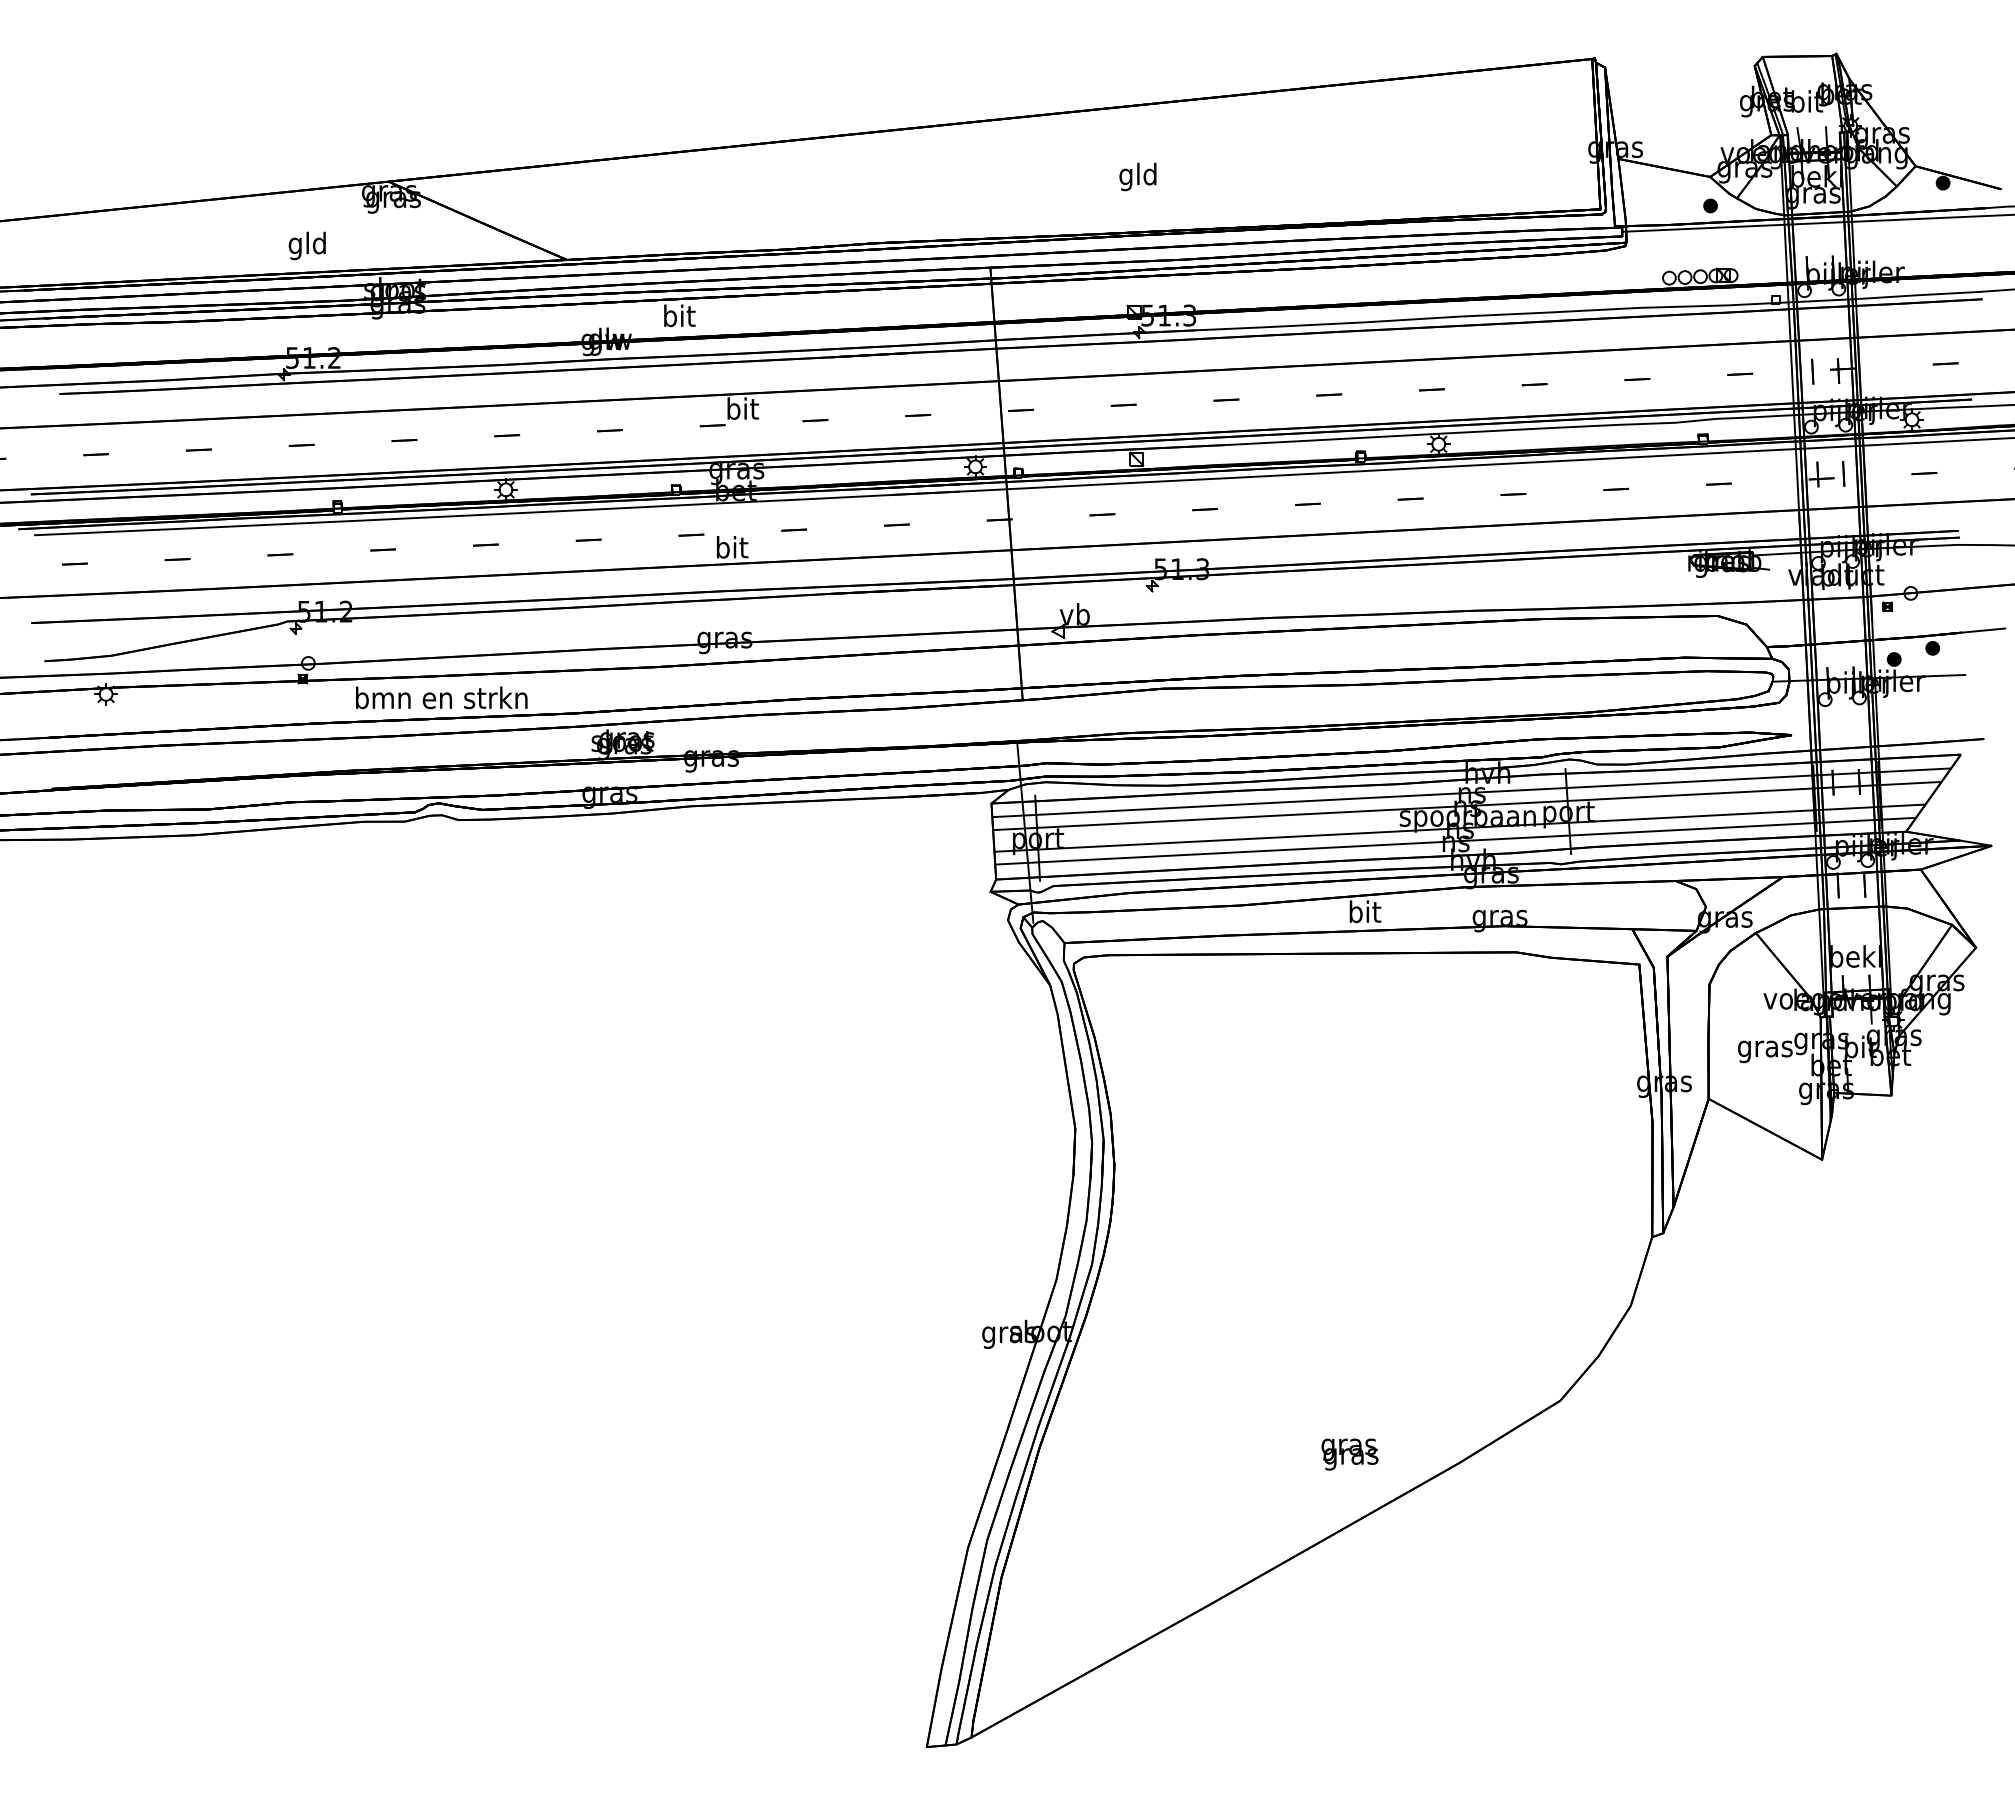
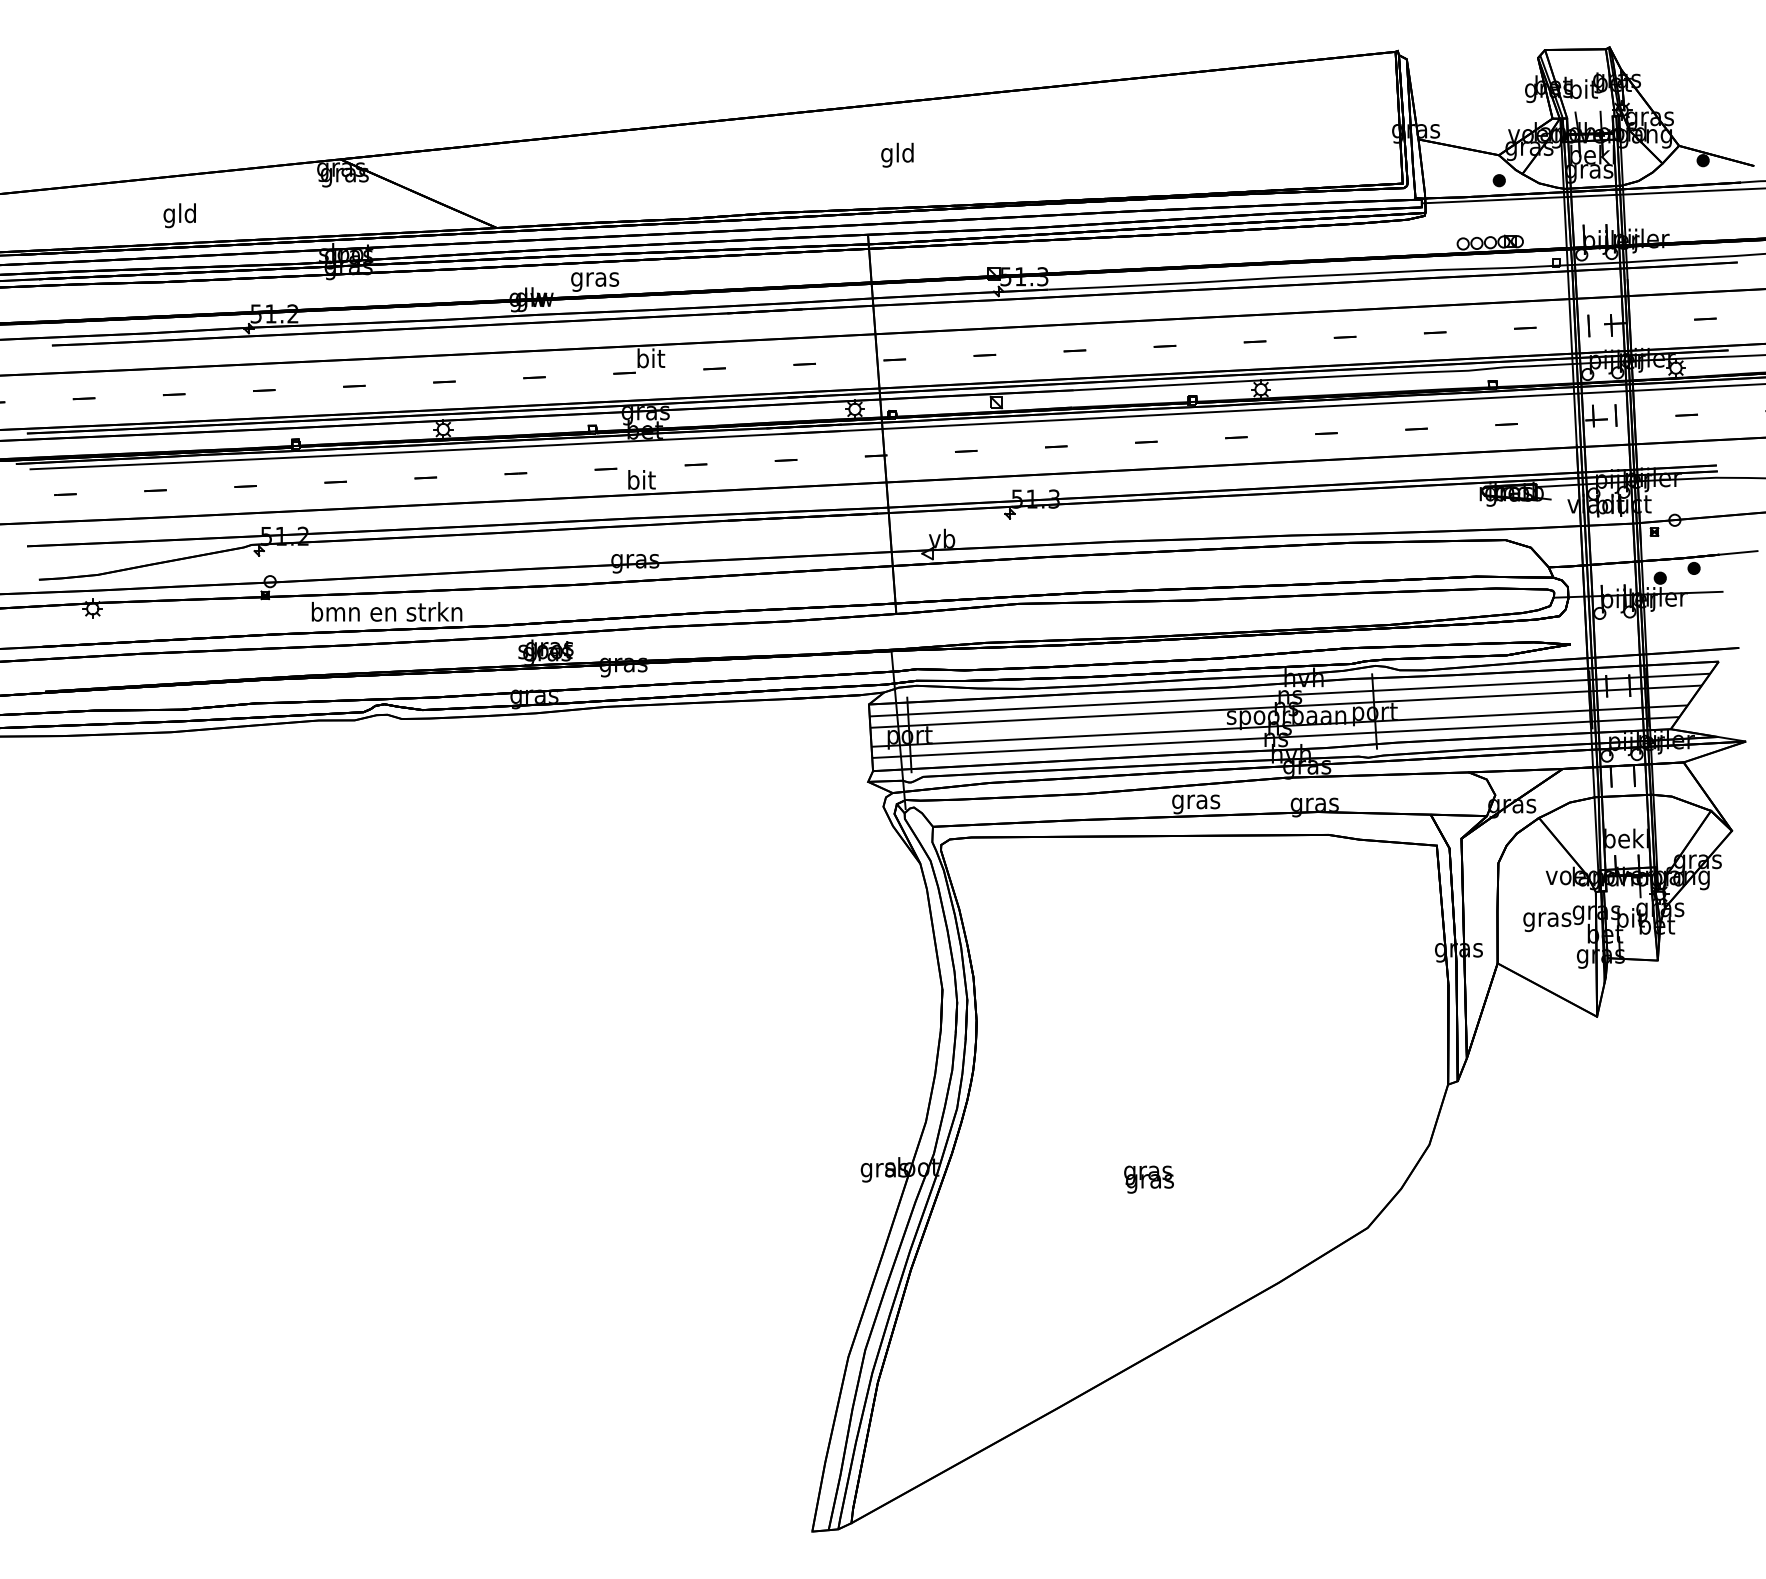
text: (1137, 176) -> (897, 154), moved
text: (306, 245) -> (179, 215), moved
text: (678, 318) -> (594, 279), bit -> gras
text: (1364, 914) -> (1195, 801), bit -> gras
text: (1349, 1454) -> (1148, 1179), moved

